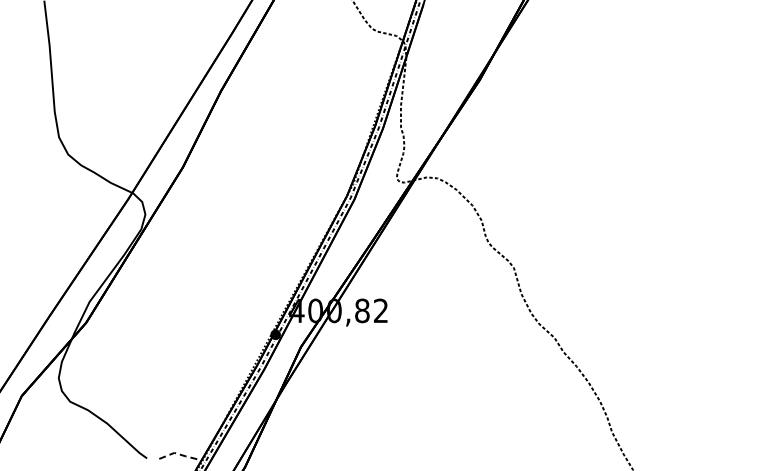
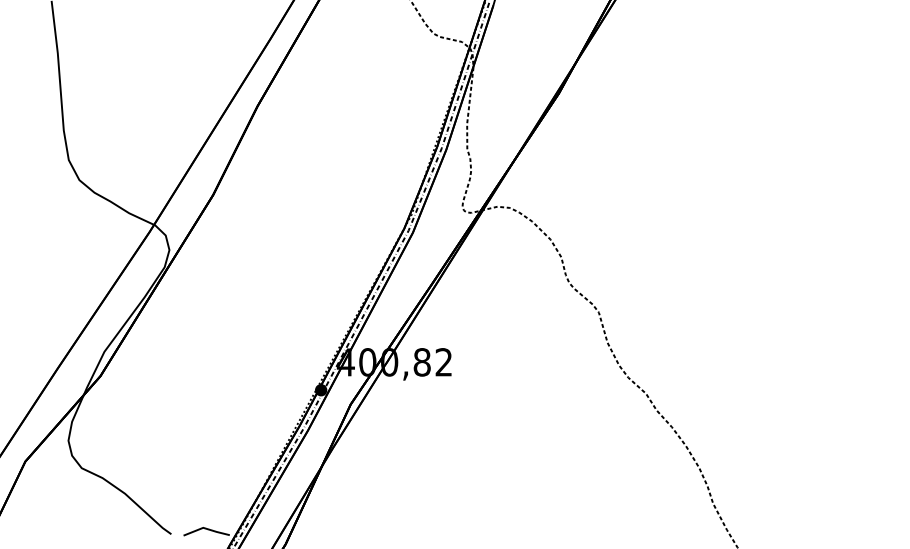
line: (176, 453) -> (205, 528), dashed -> solid

